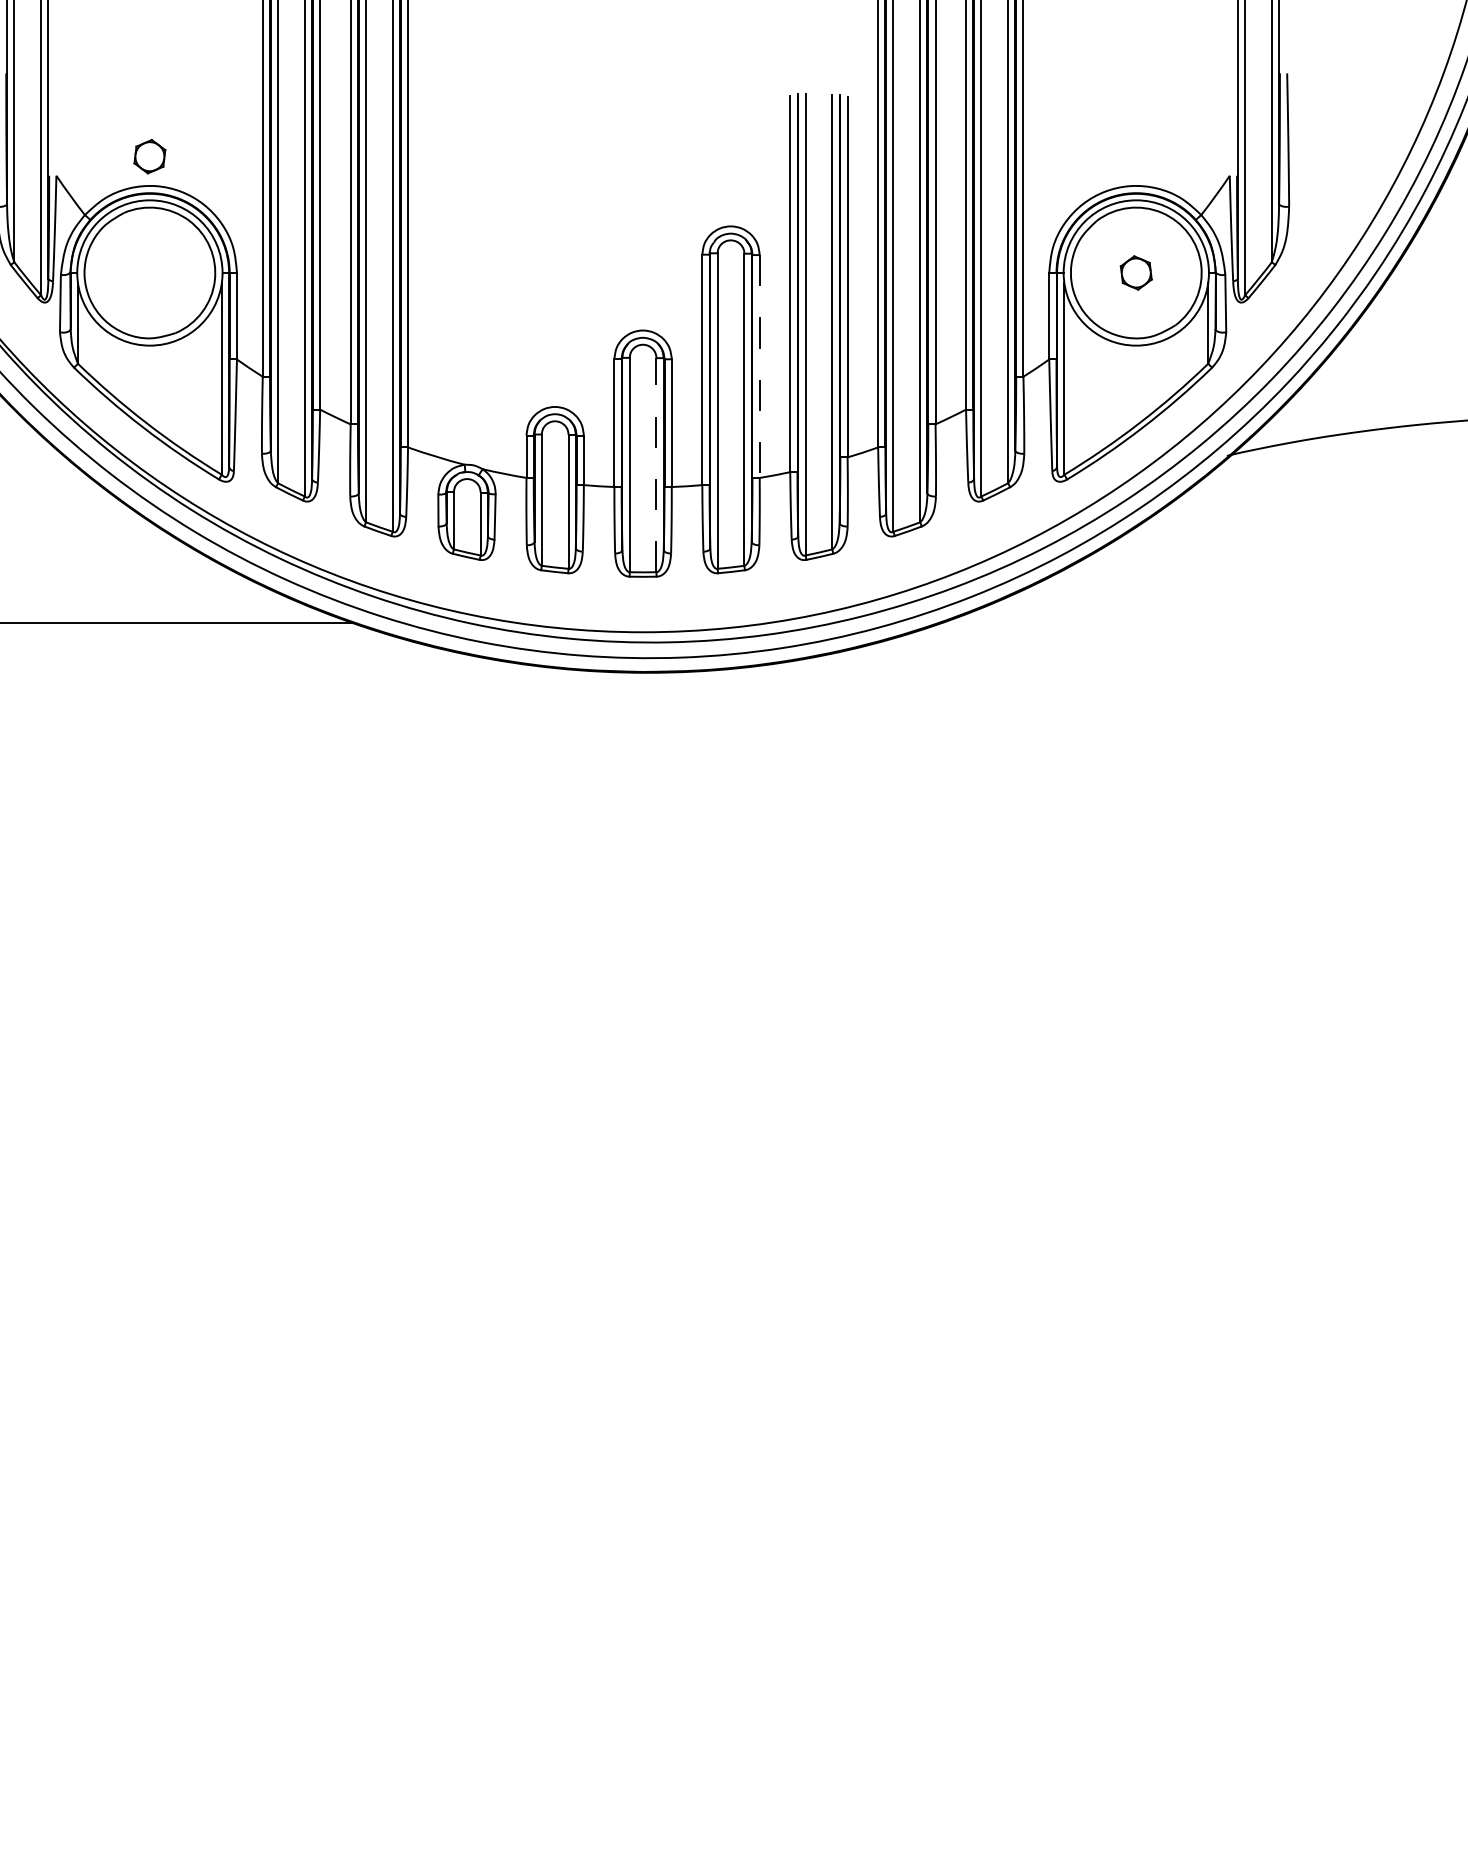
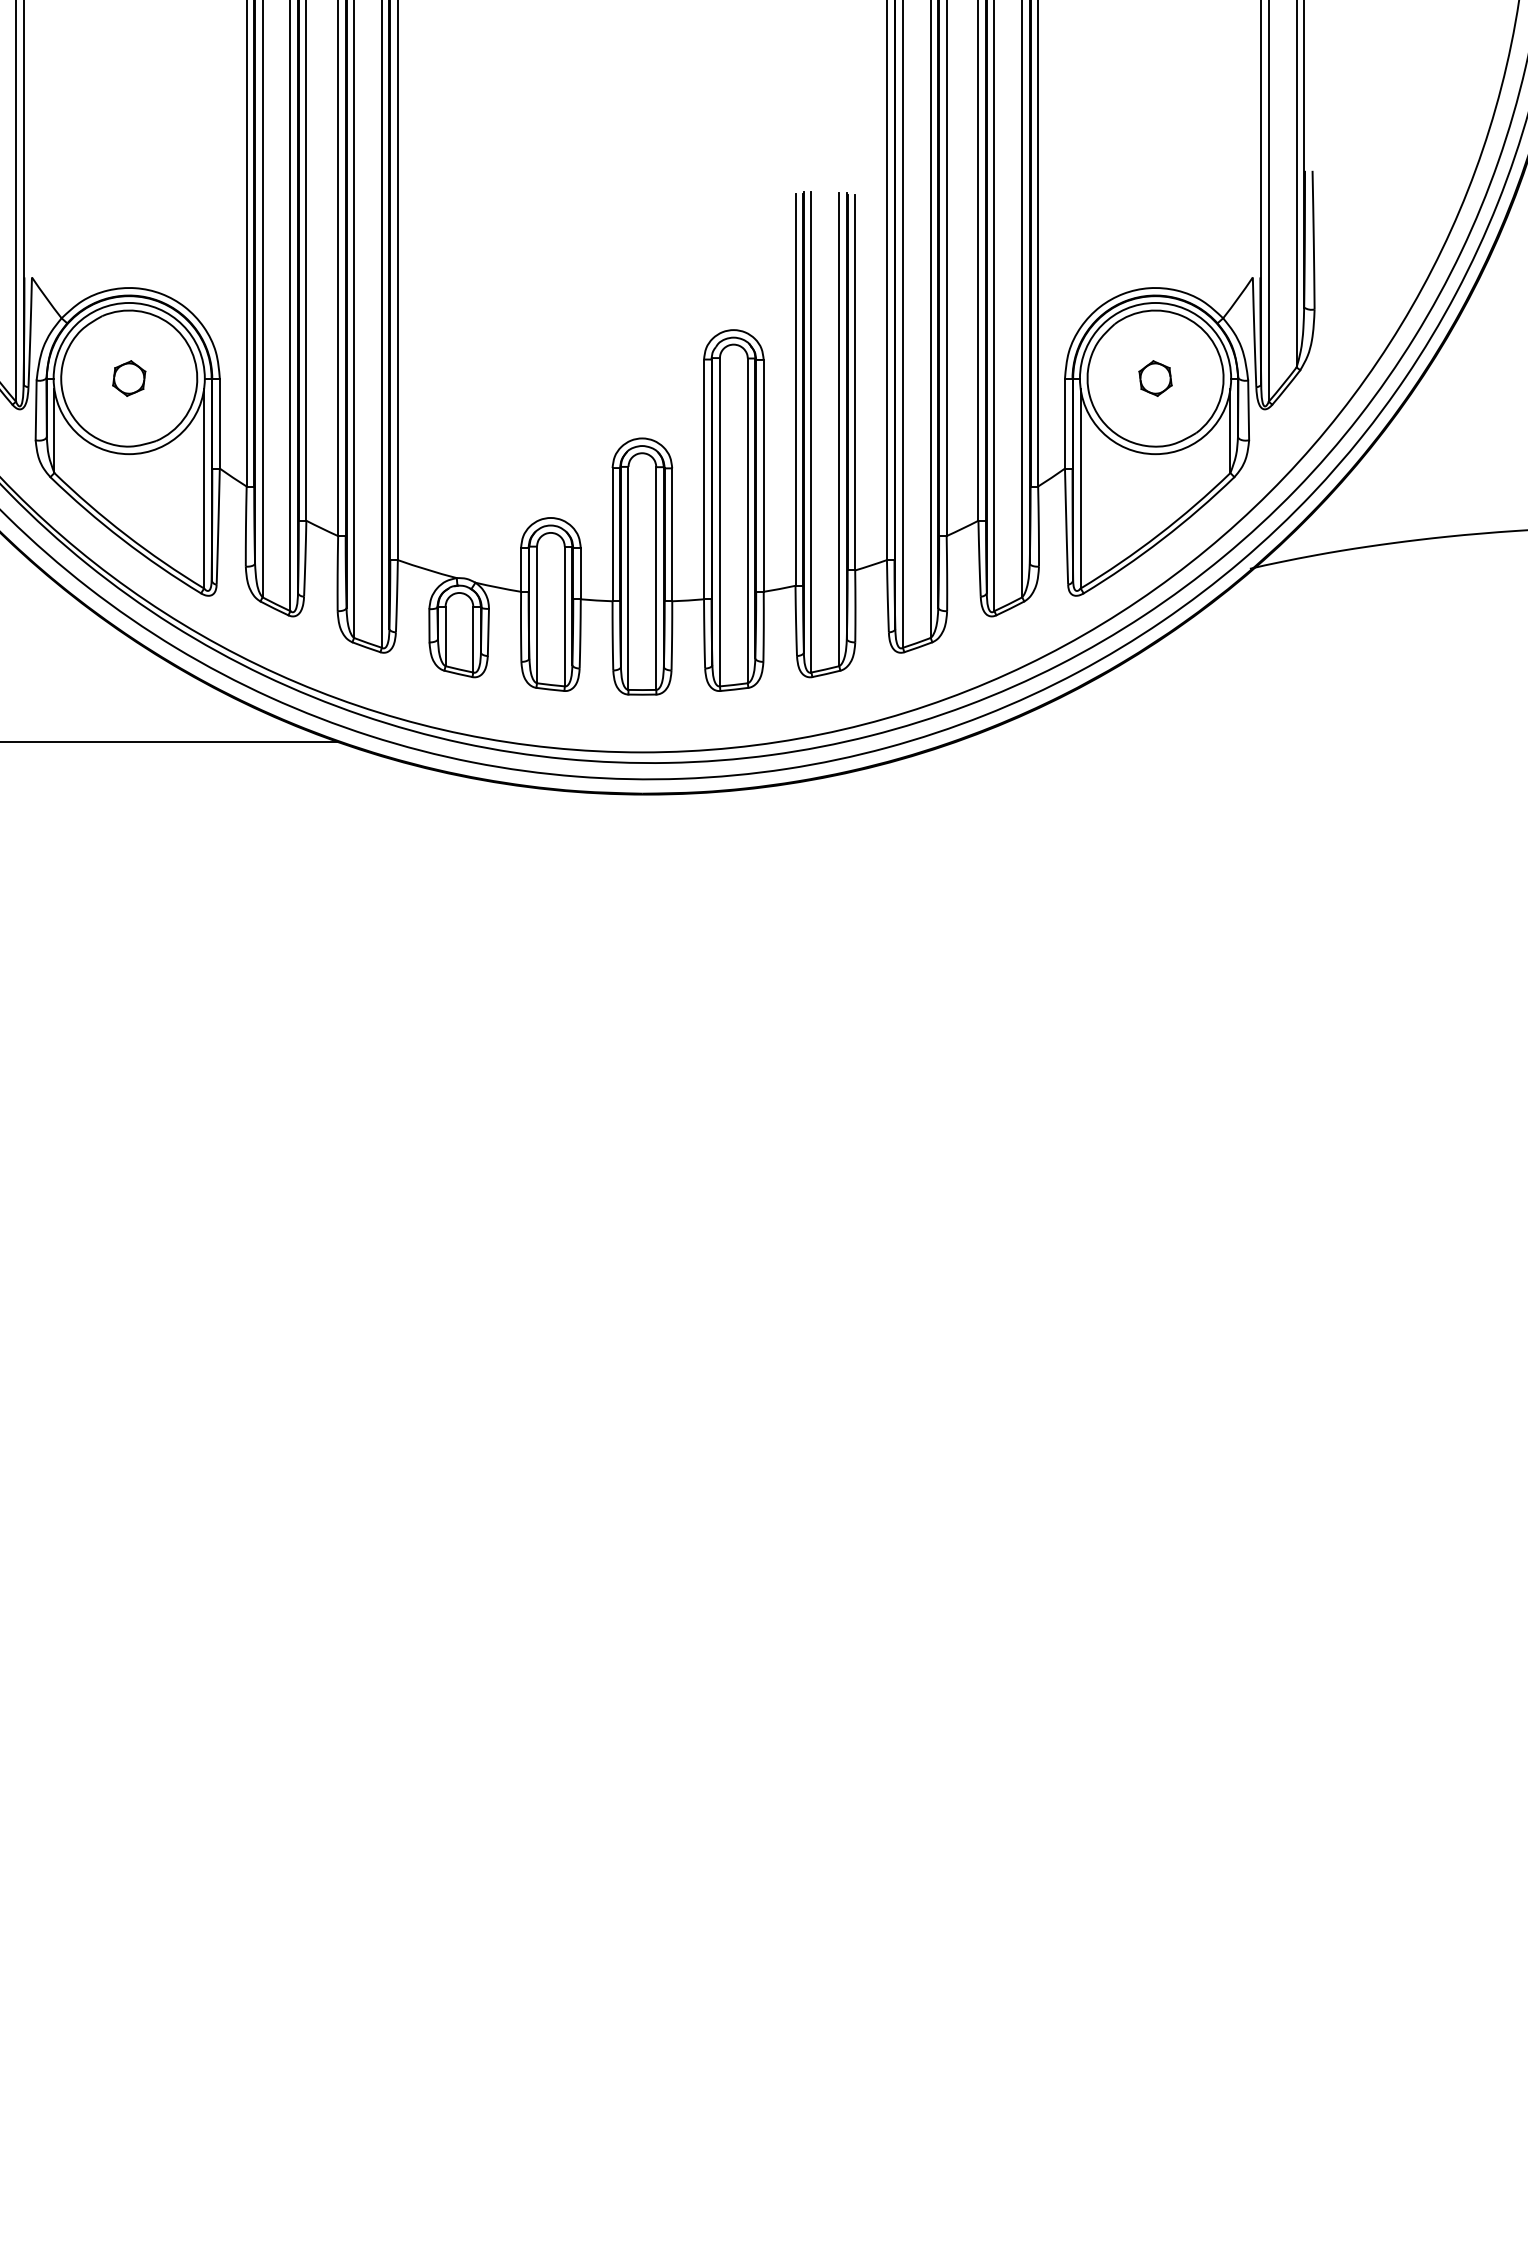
part: (150, 156) -> (129, 378), moved
line: (759, 366) -> (763, 475), dashed -> solid
line: (656, 465) -> (656, 578), dashed -> solid

